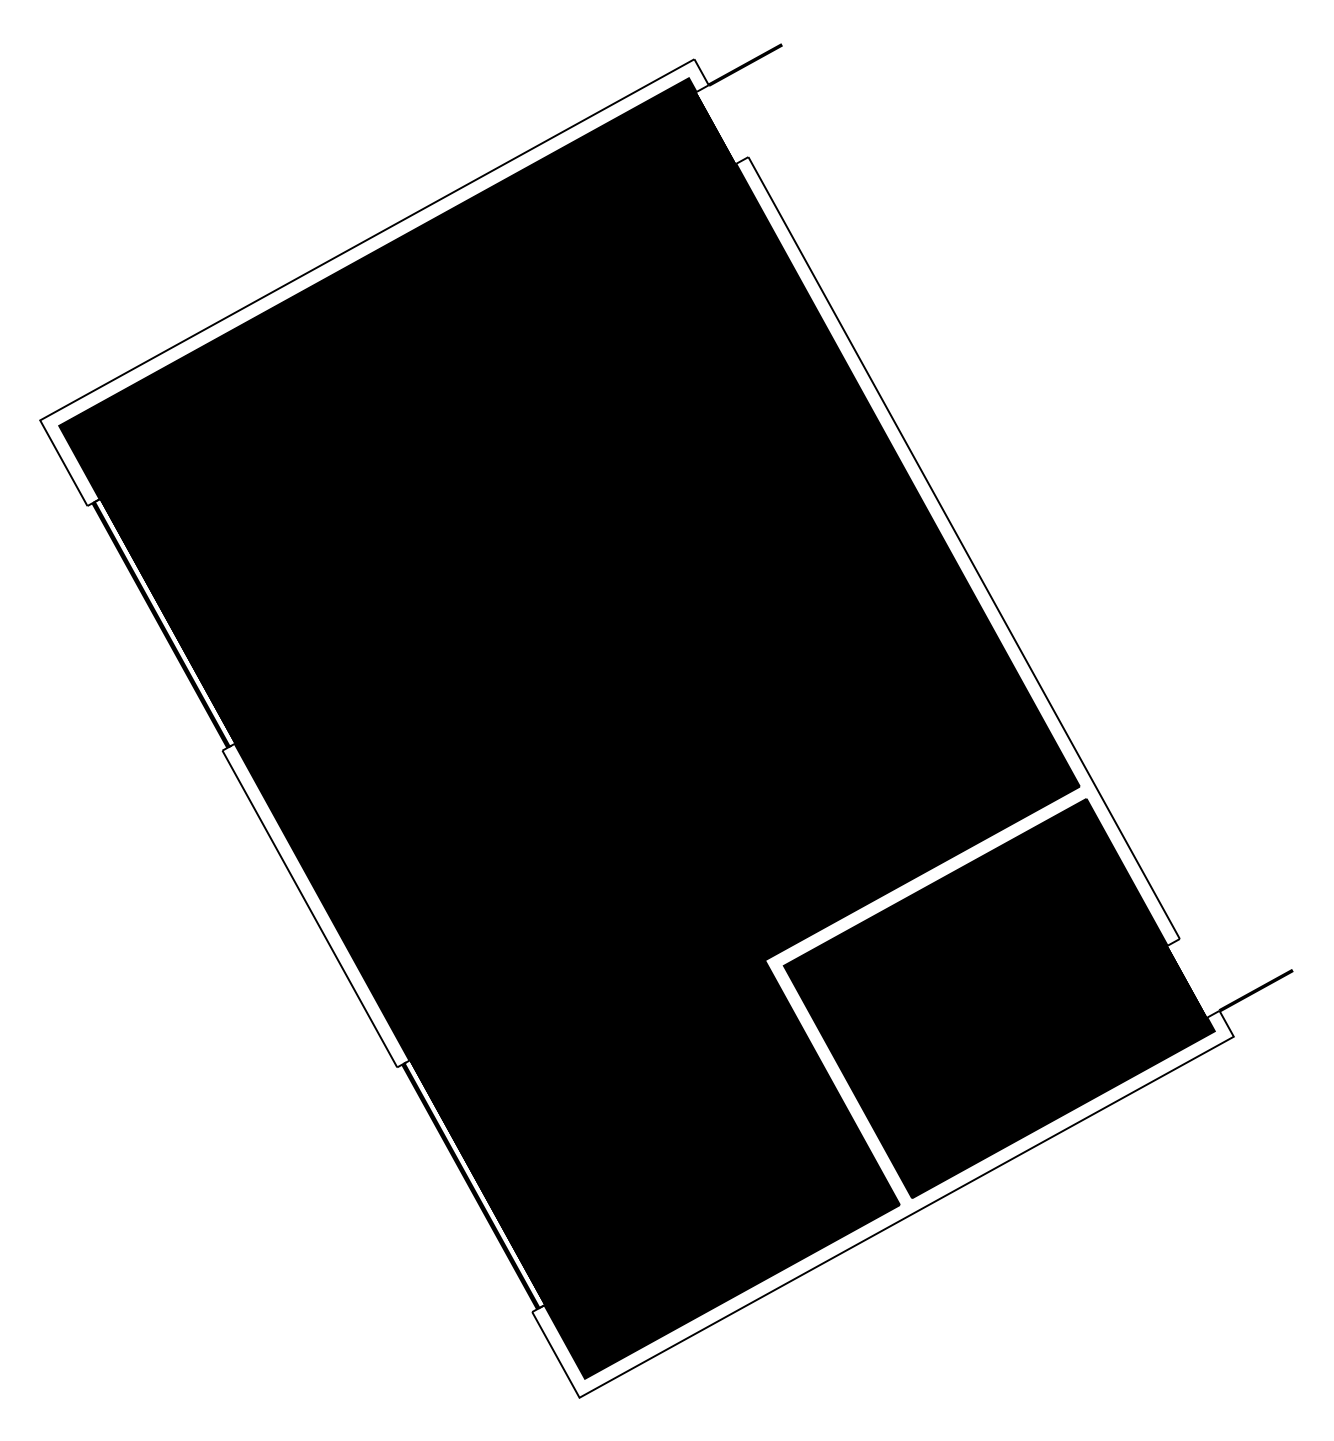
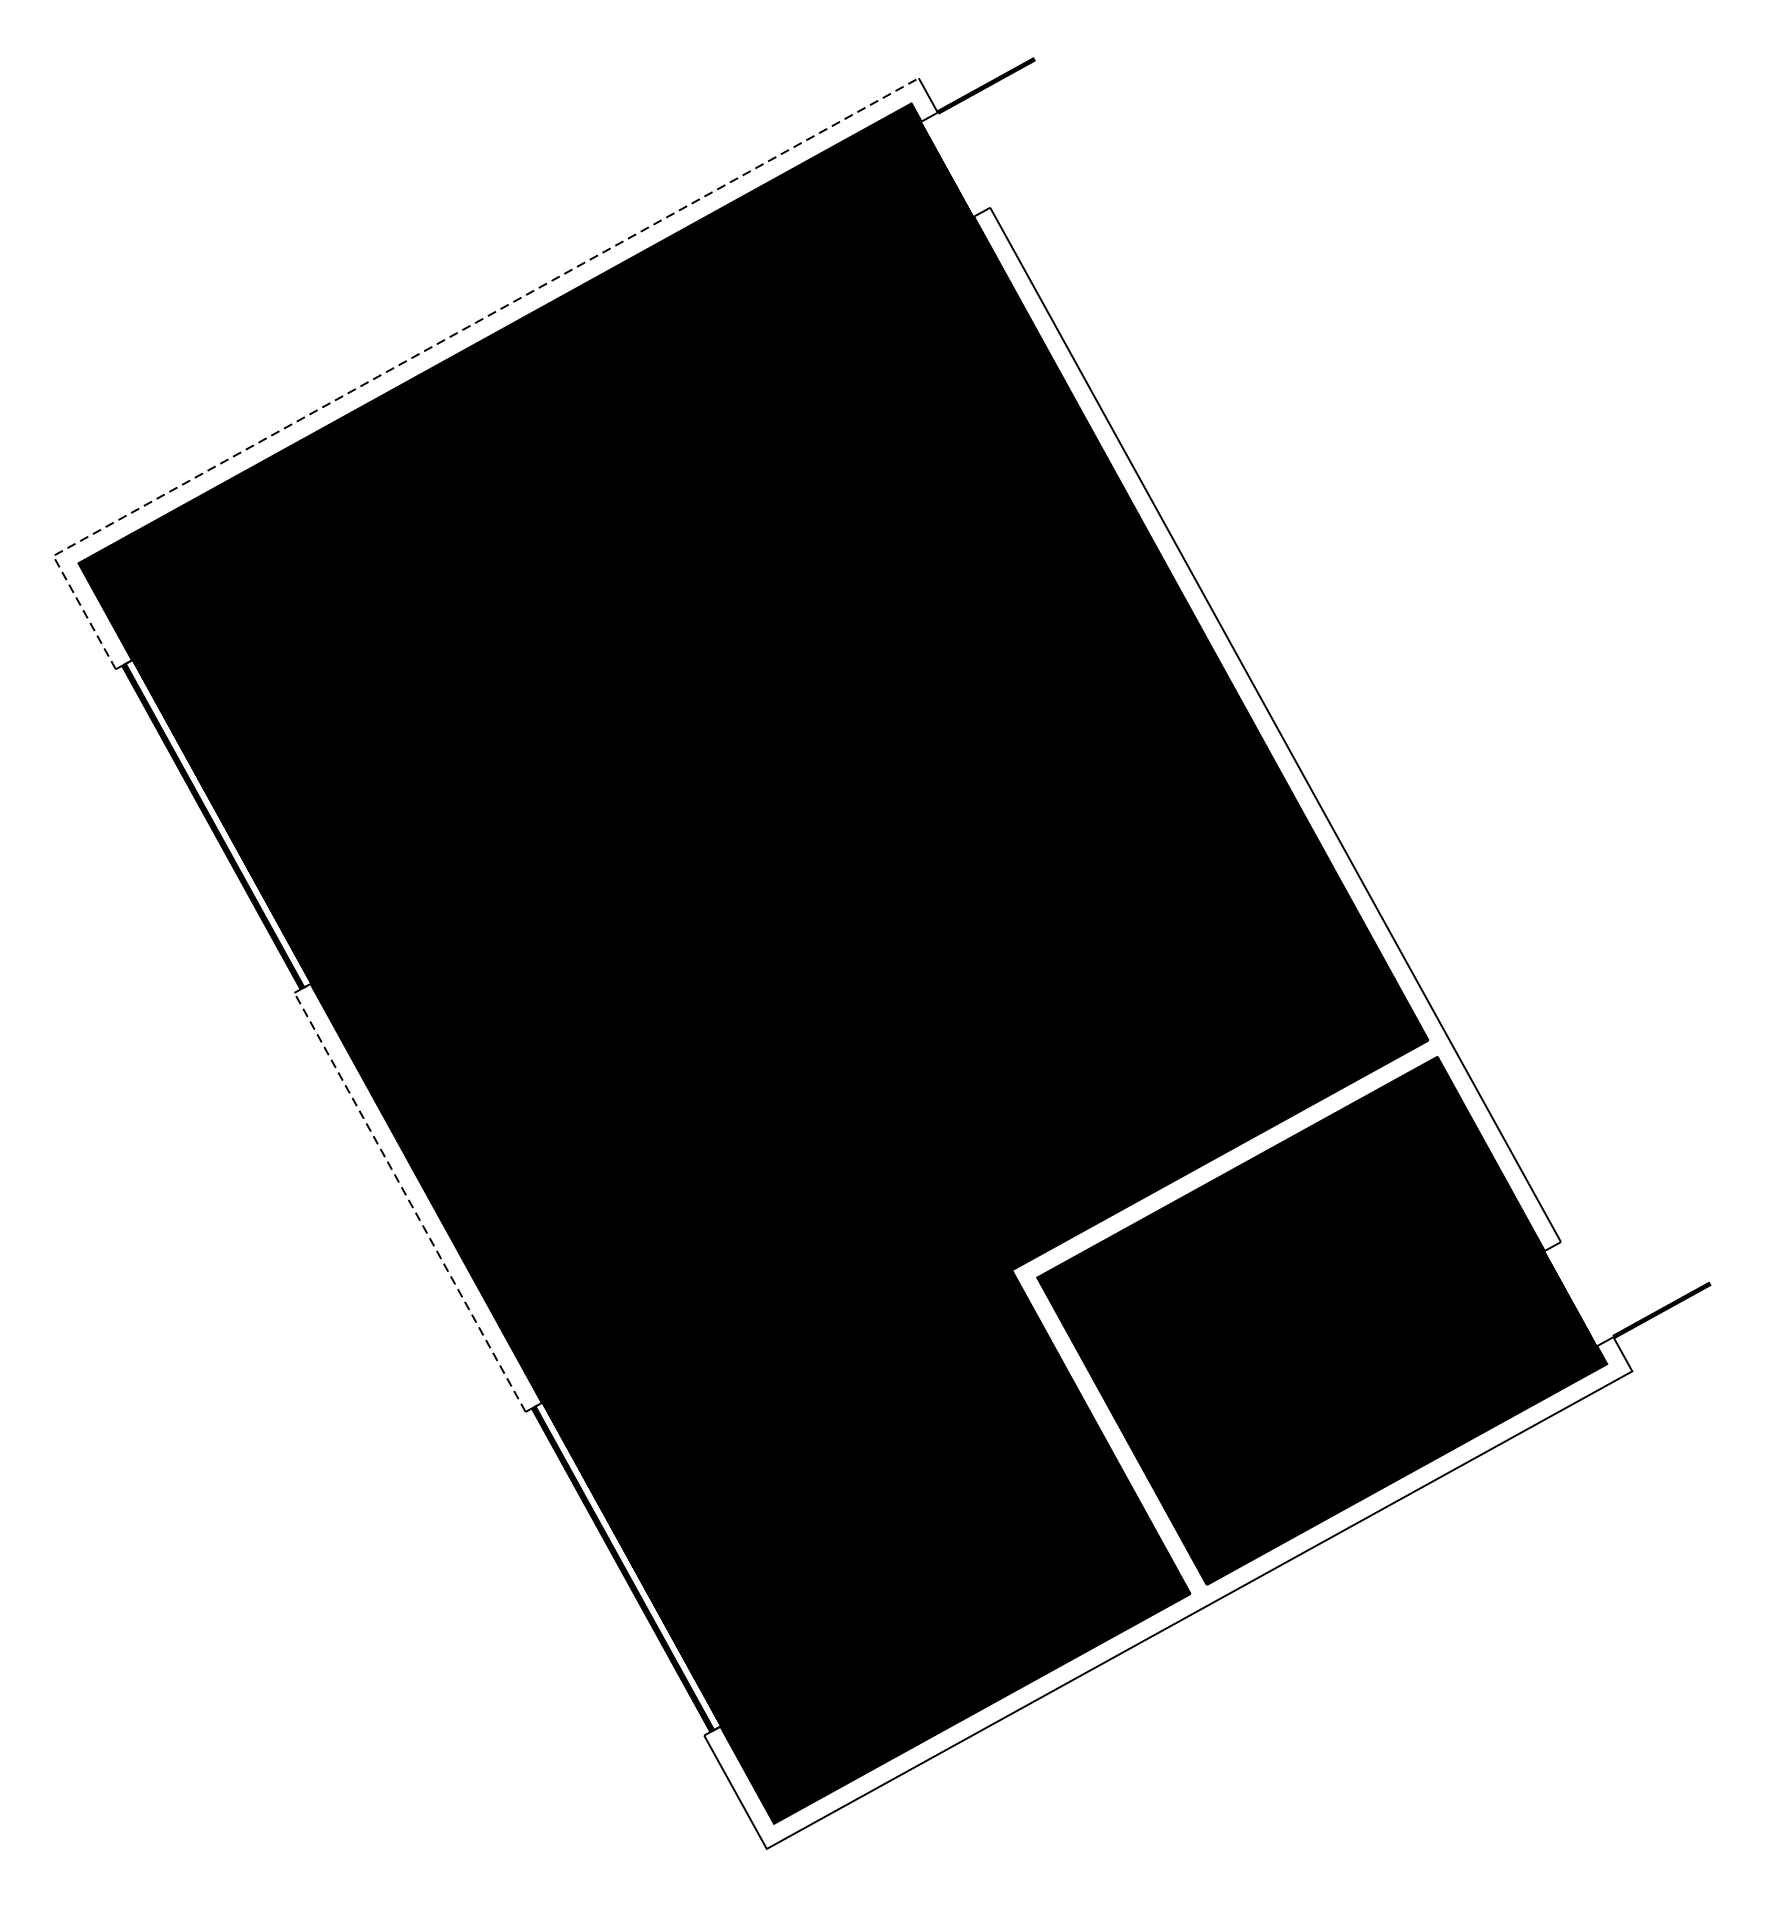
line: (324, 263) -> (429, 348), solid -> dashed
line: (309, 909) -> (409, 1203), solid -> dashed

